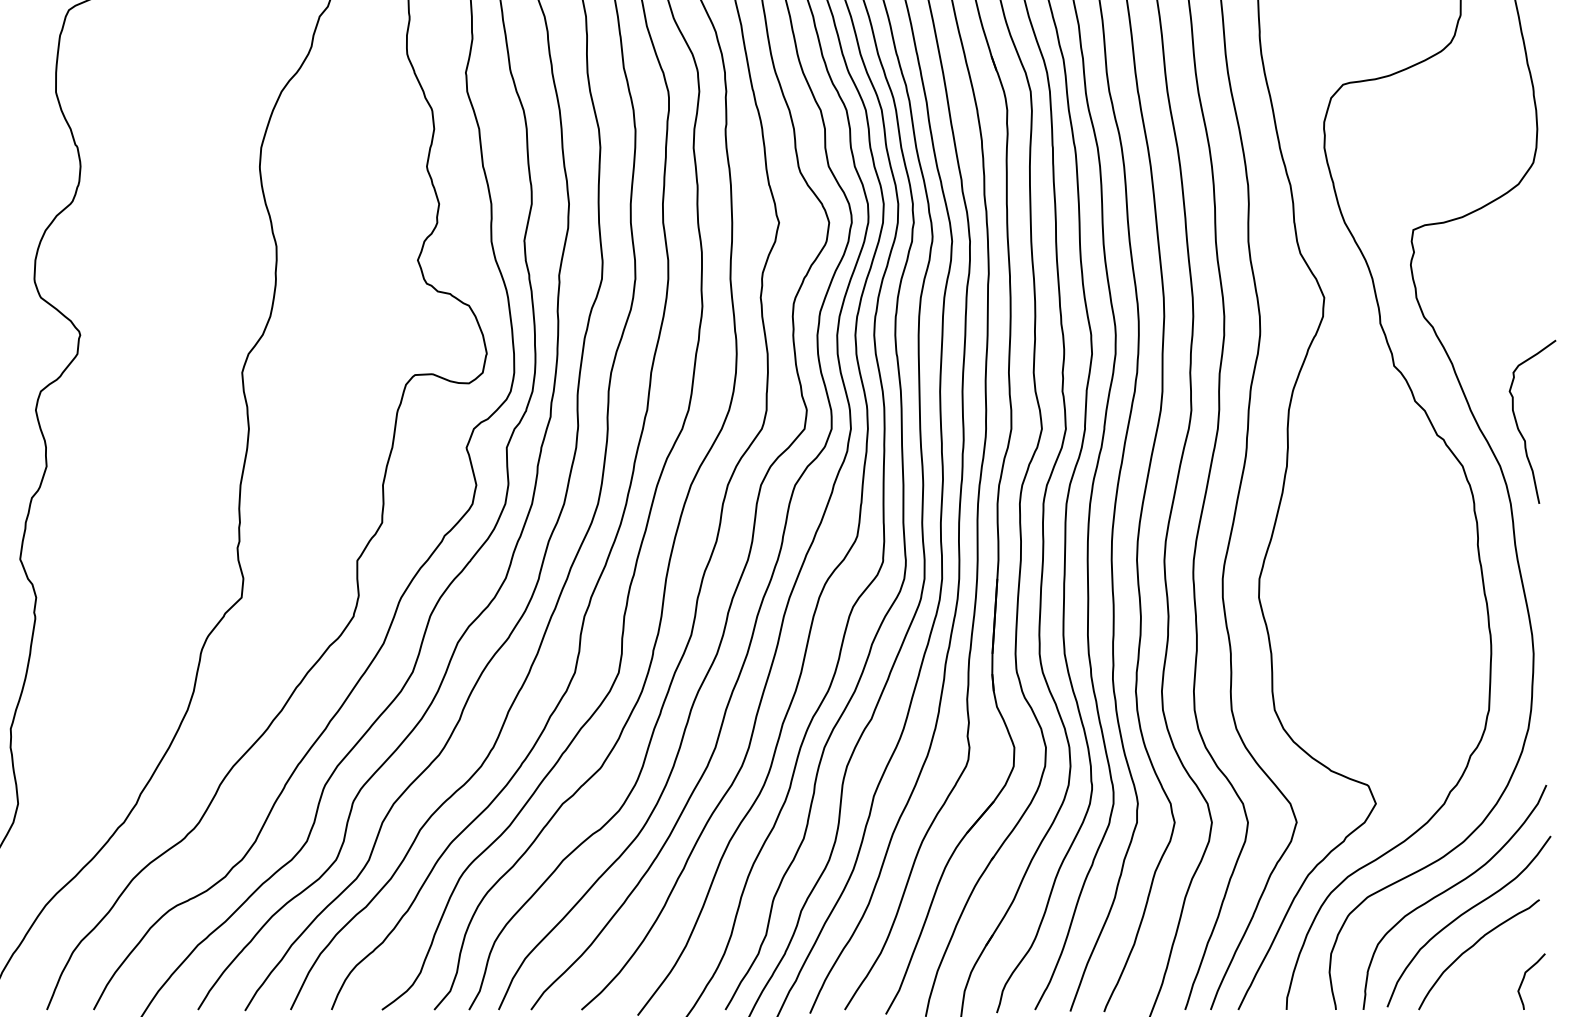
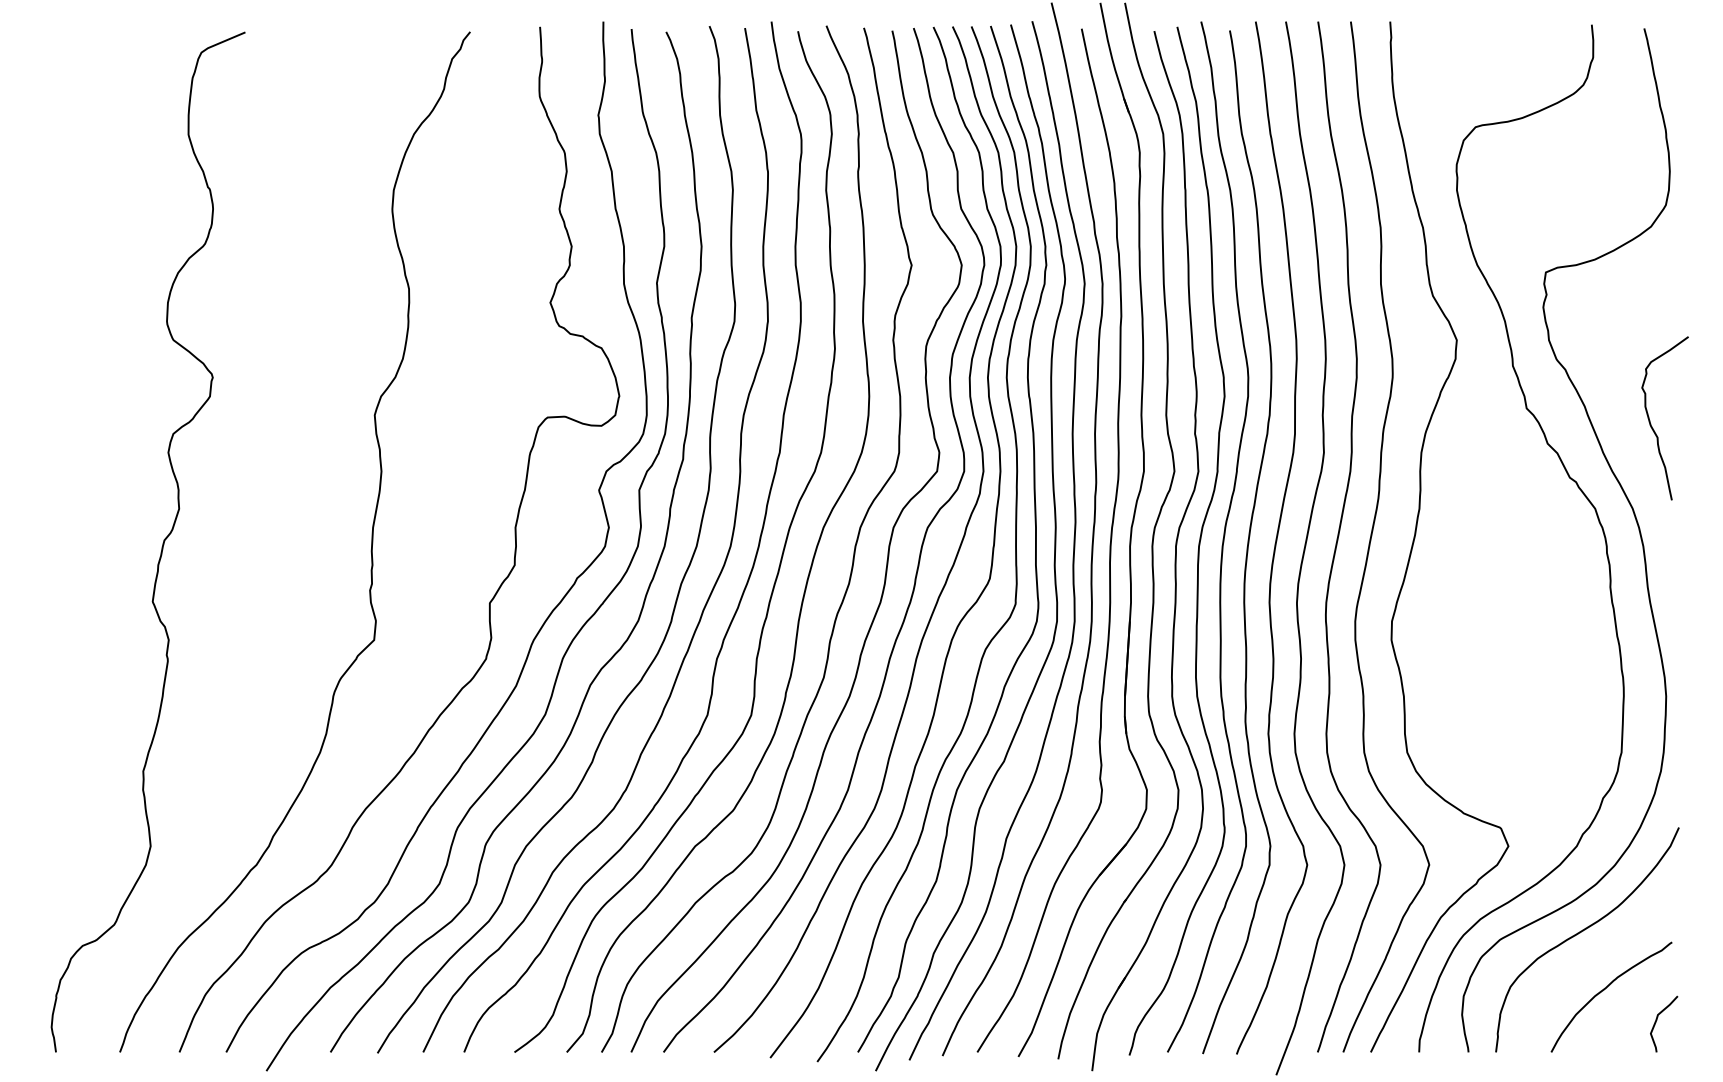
curve: (1518, 427) -> (1651, 423), moved
curve: (1464, 914) -> (1597, 956), removed

